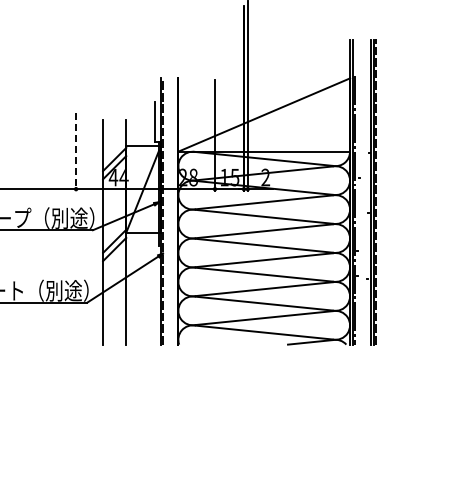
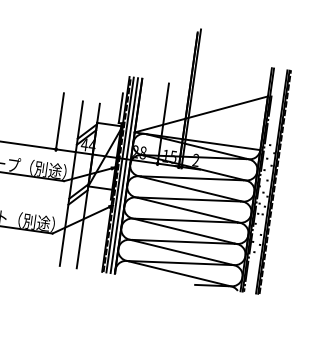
line: (76, 152) -> (60, 122), dashed -> solid
line: (166, 211) -> (119, 174), added
line: (172, 211) -> (124, 175), added

